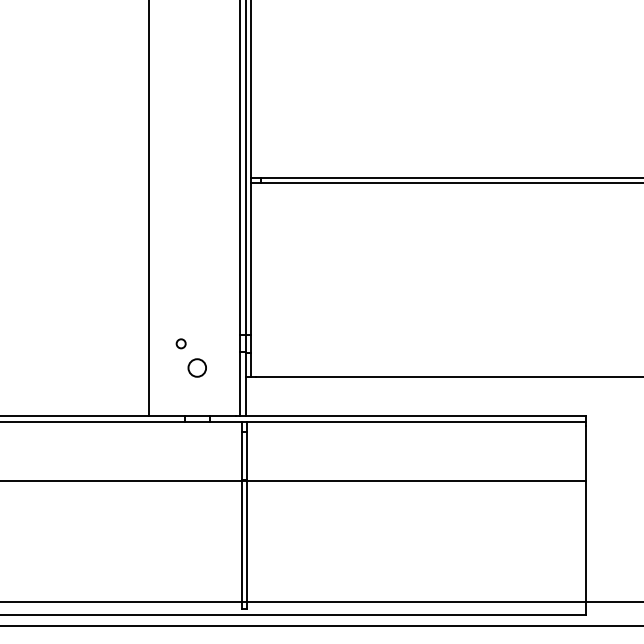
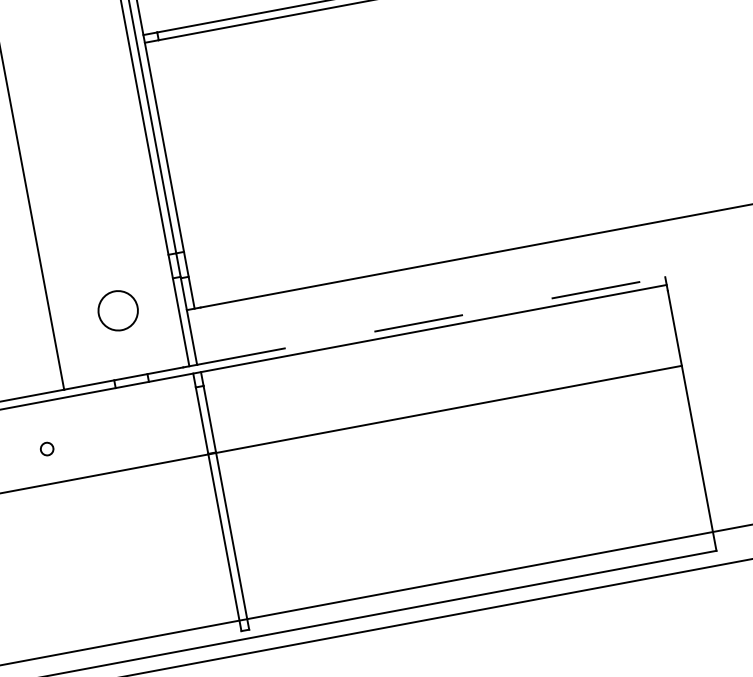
circle: (180, 343) -> (46, 448), moved
circle: (197, 367) -> (118, 310), size x1.6
line: (416, 416) -> (432, 321), solid -> dashed

